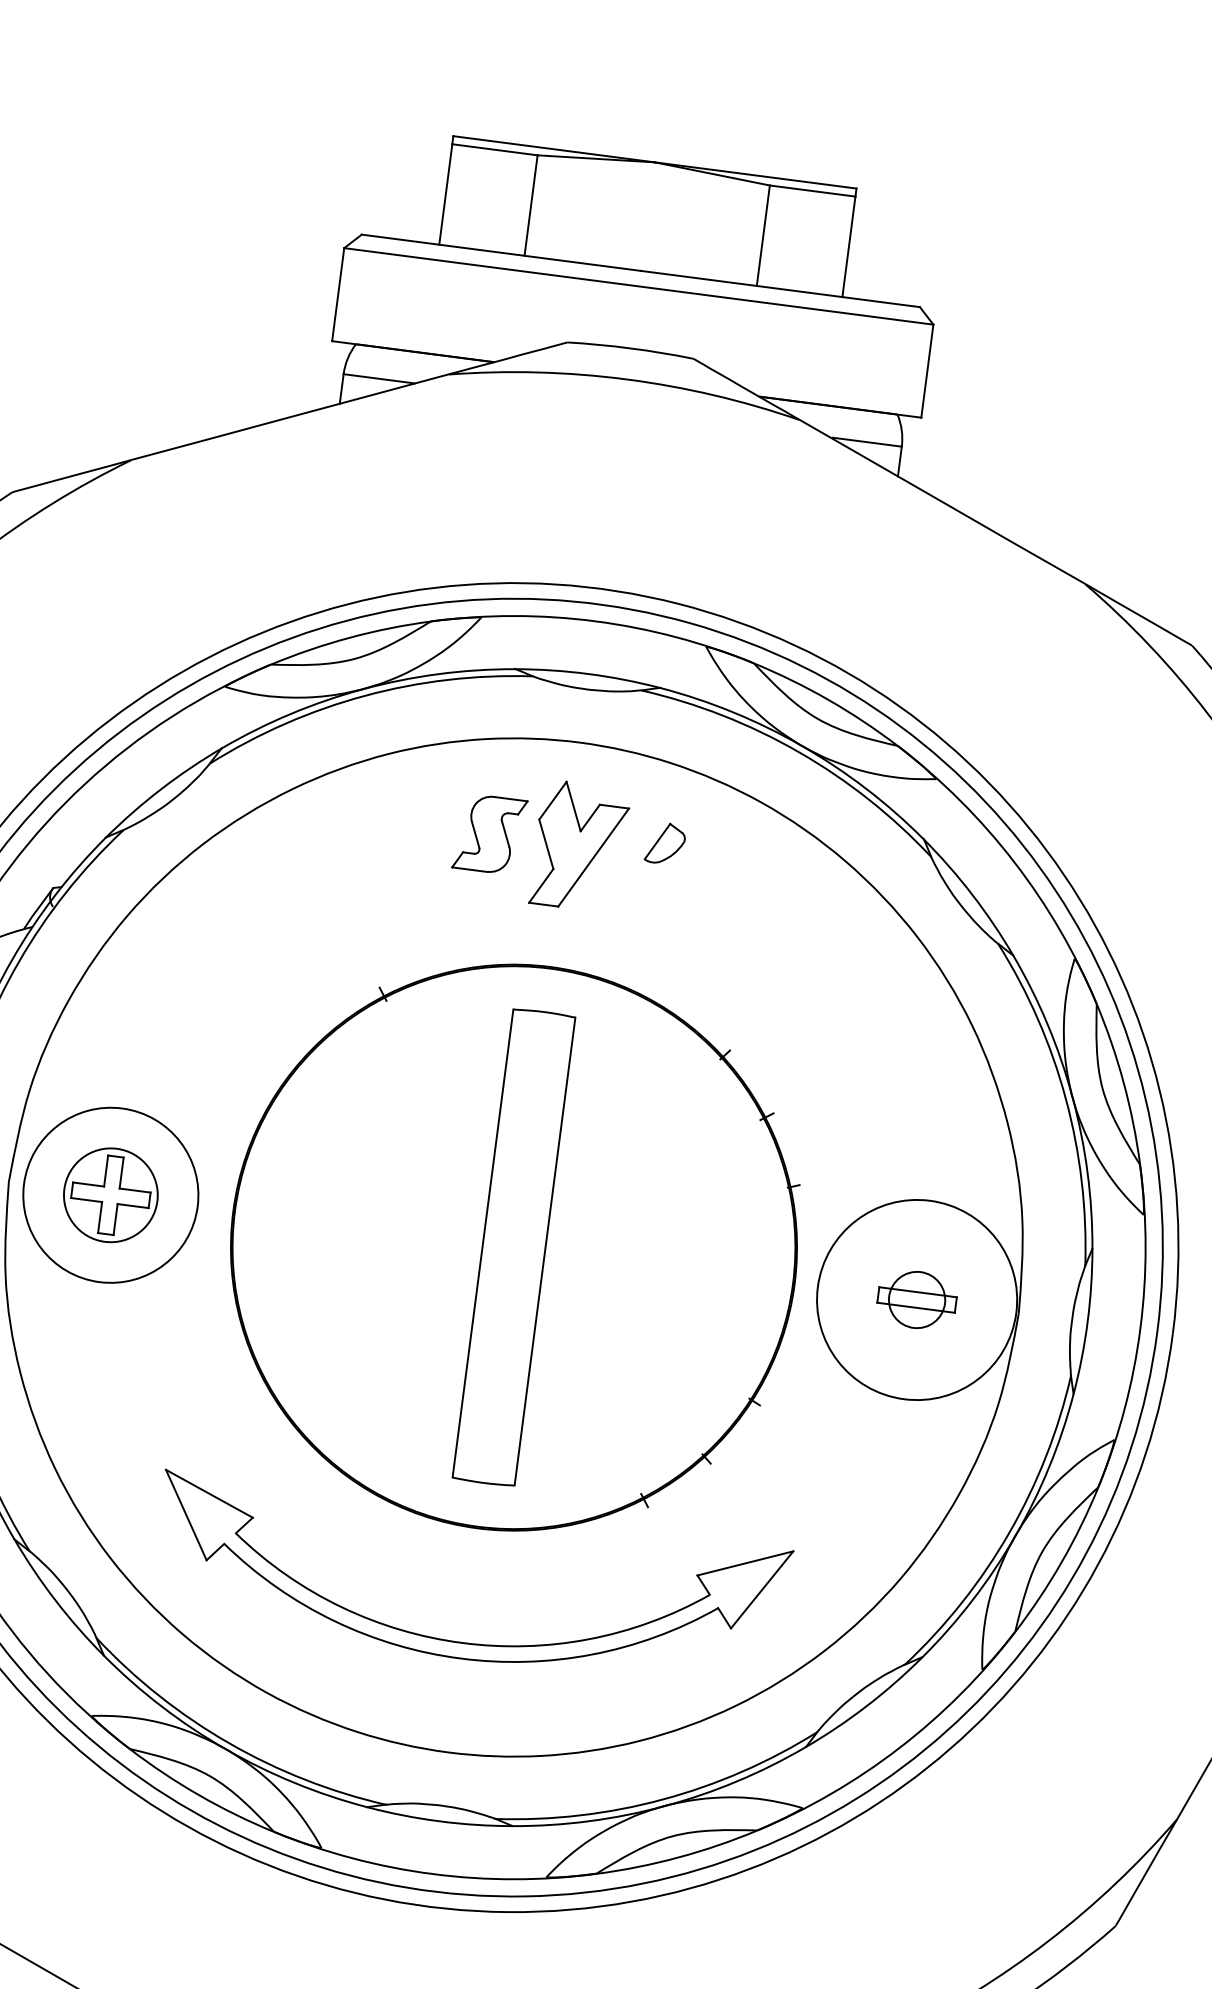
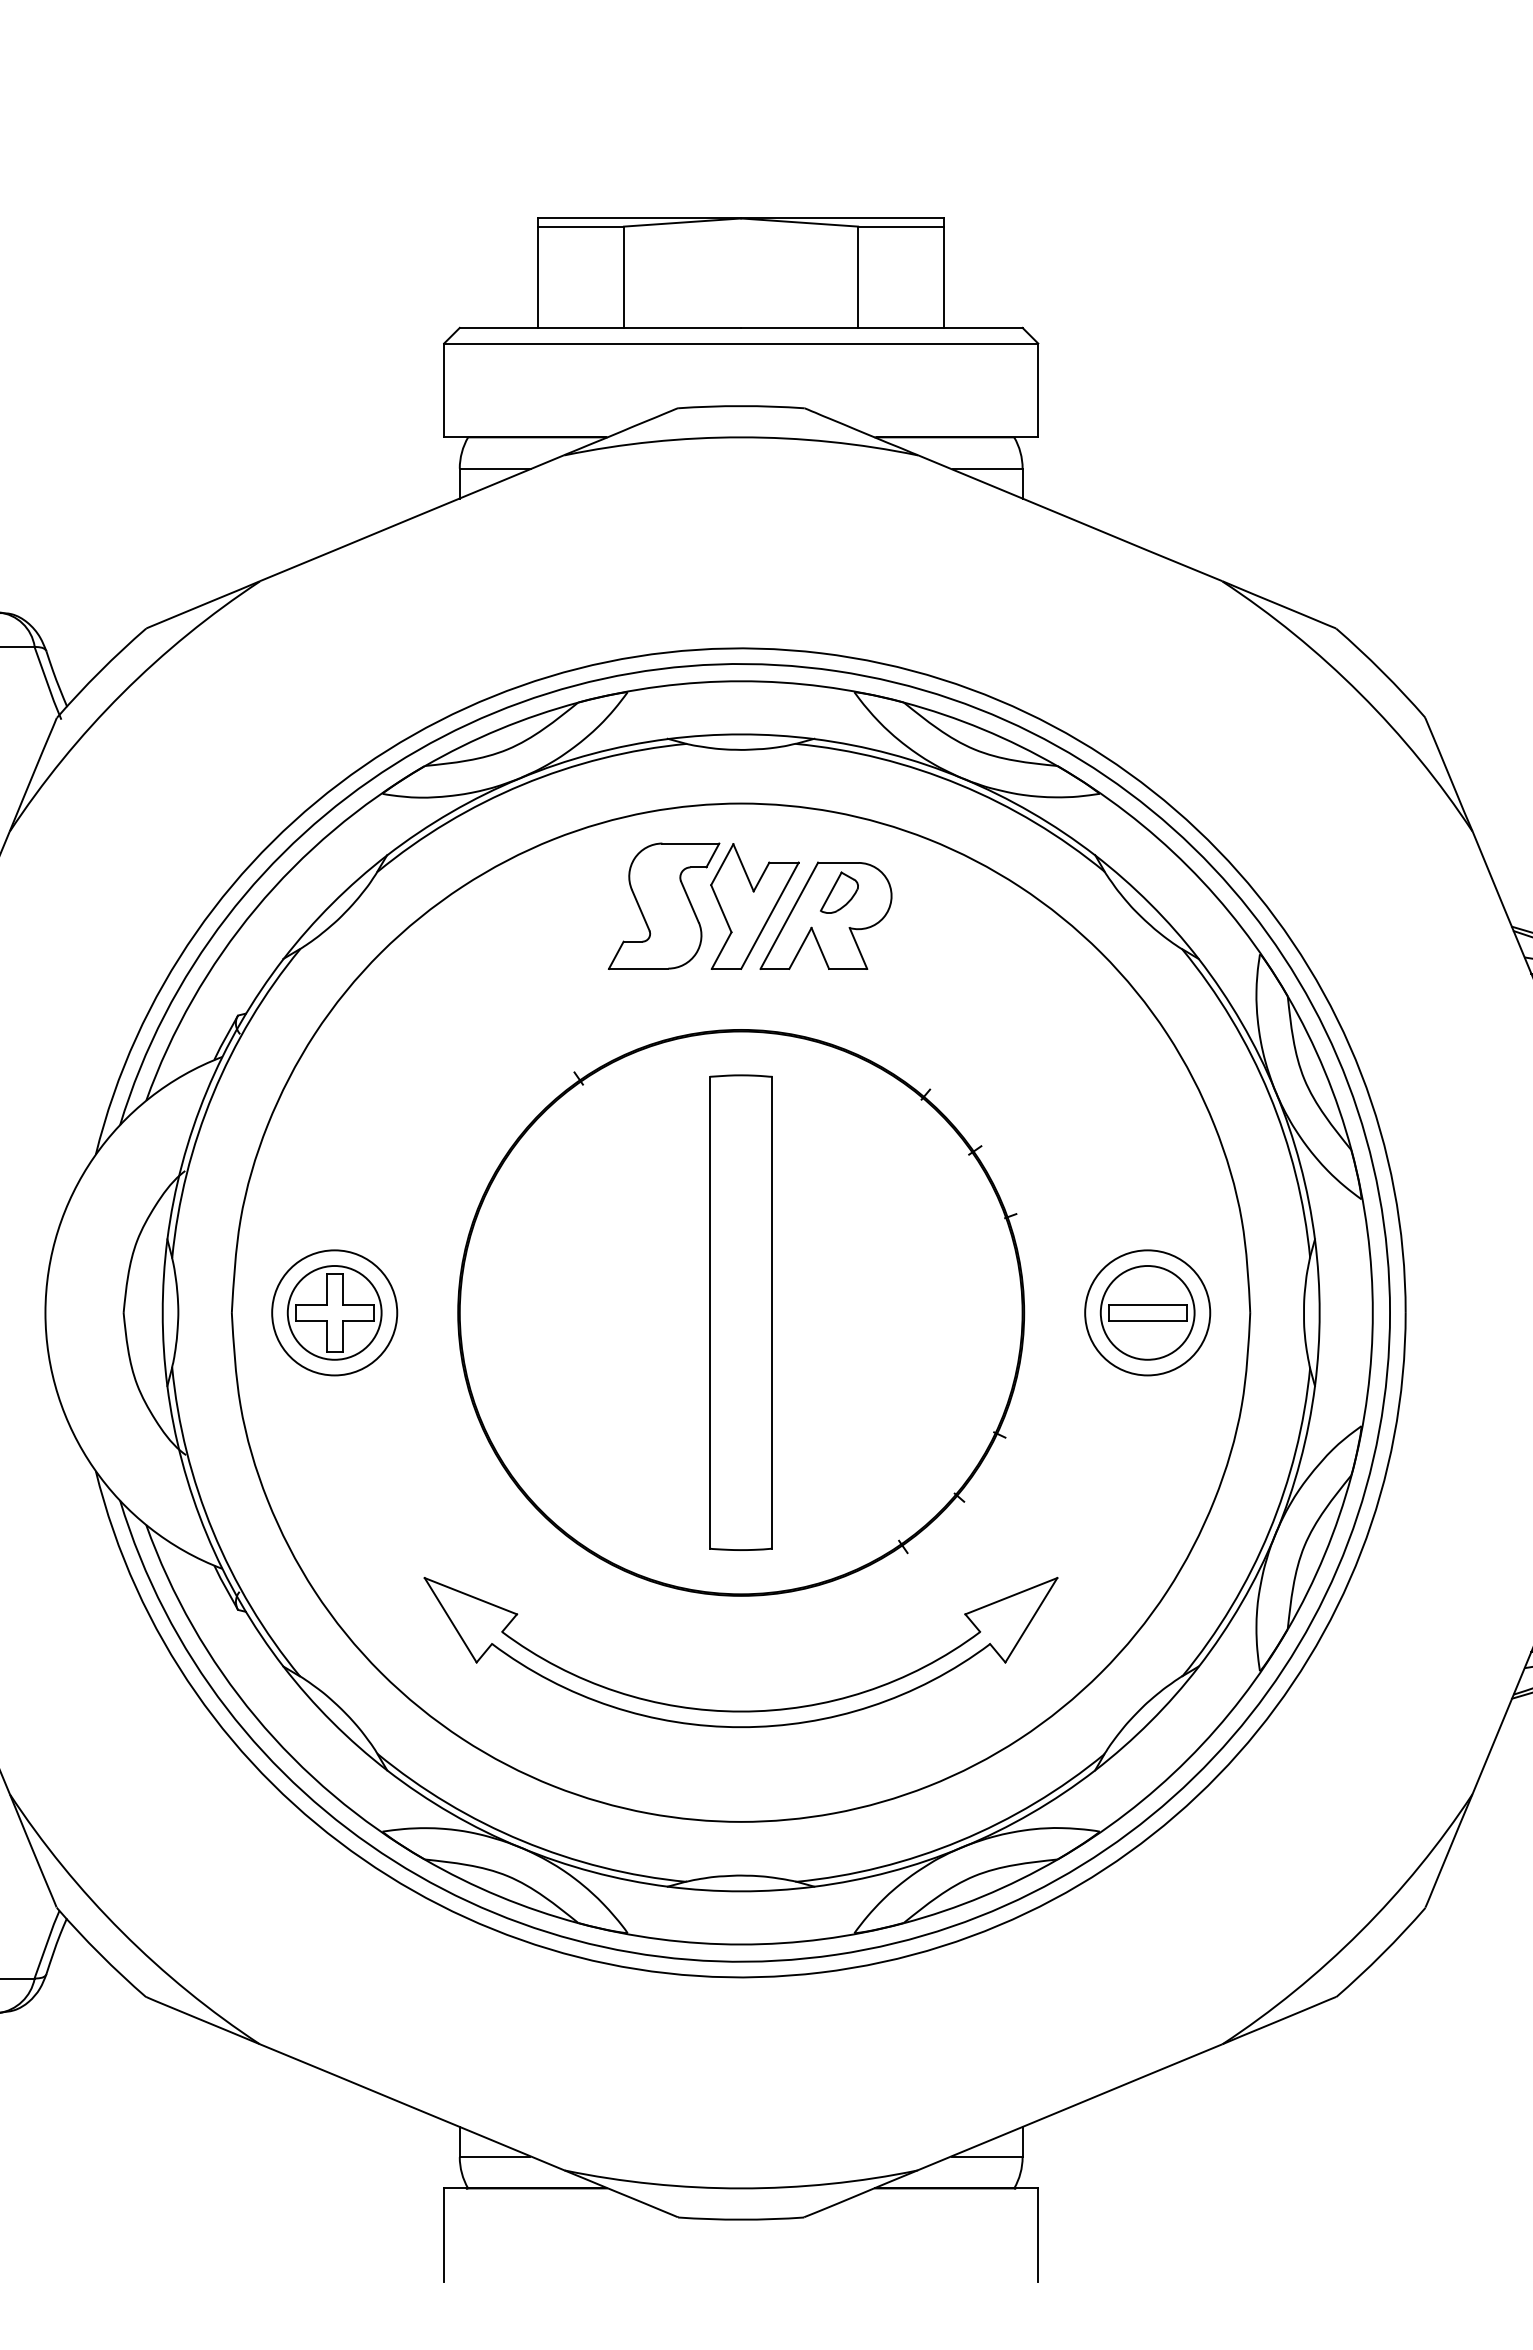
part: (489, 833) -> (663, 905), size x1.67
part: (648, 864) -> (825, 915), added
circle: (110, 1194) -> (334, 1312), size x0.71
circle: (916, 1299) -> (1147, 1312), size x0.62
circle: (916, 1299) -> (1147, 1312), size x1.67

